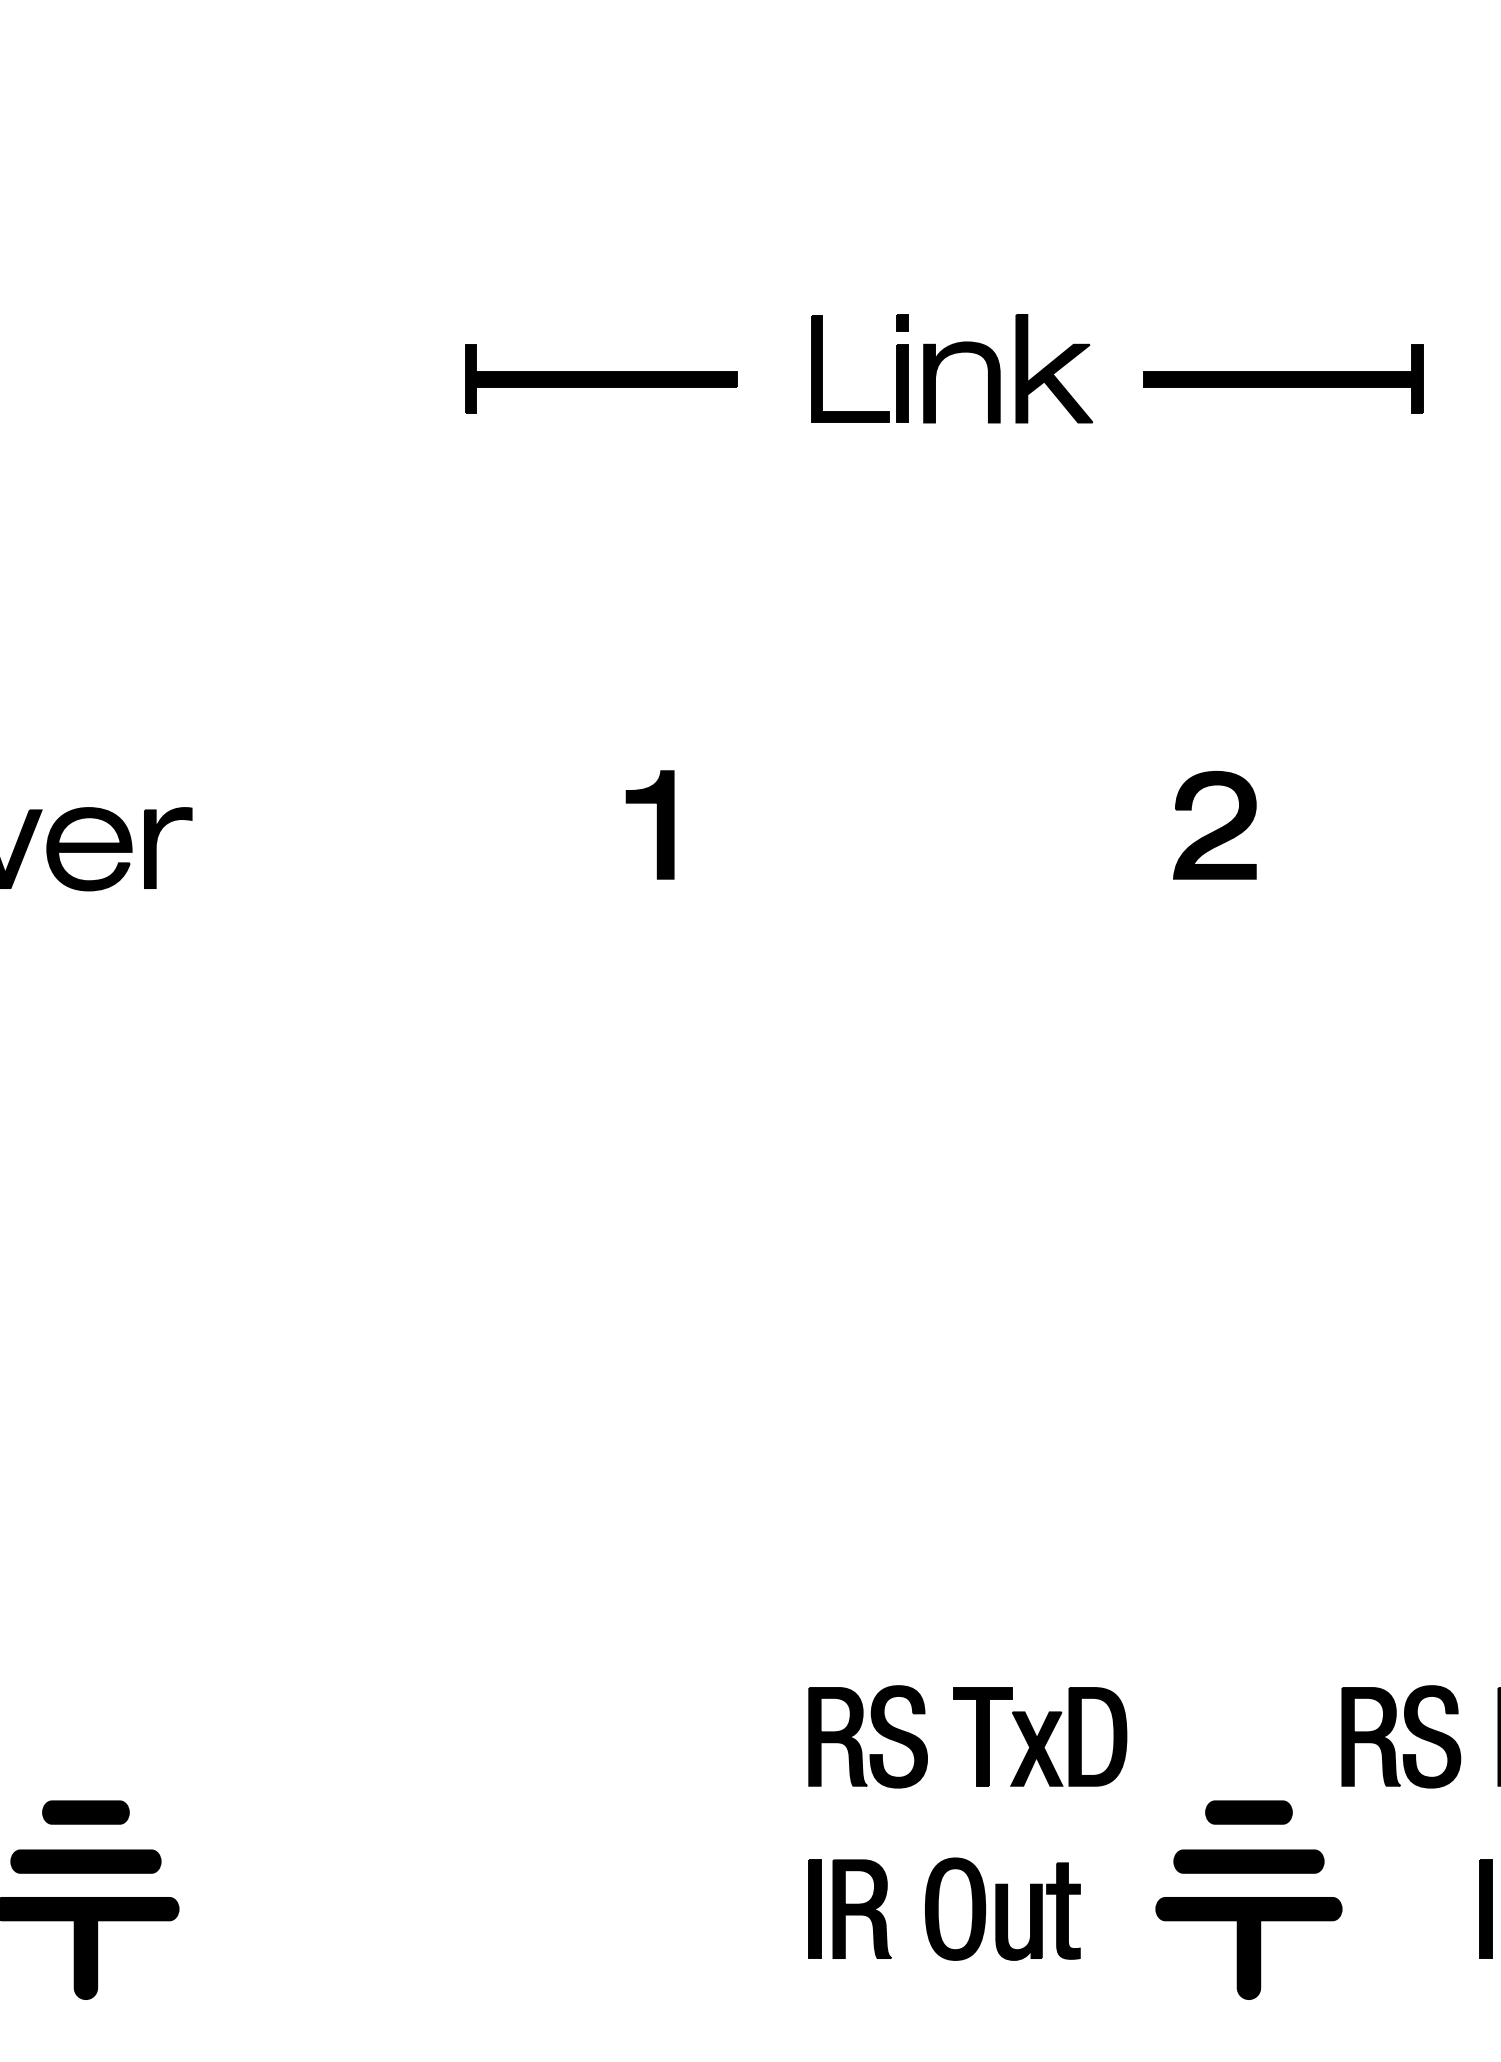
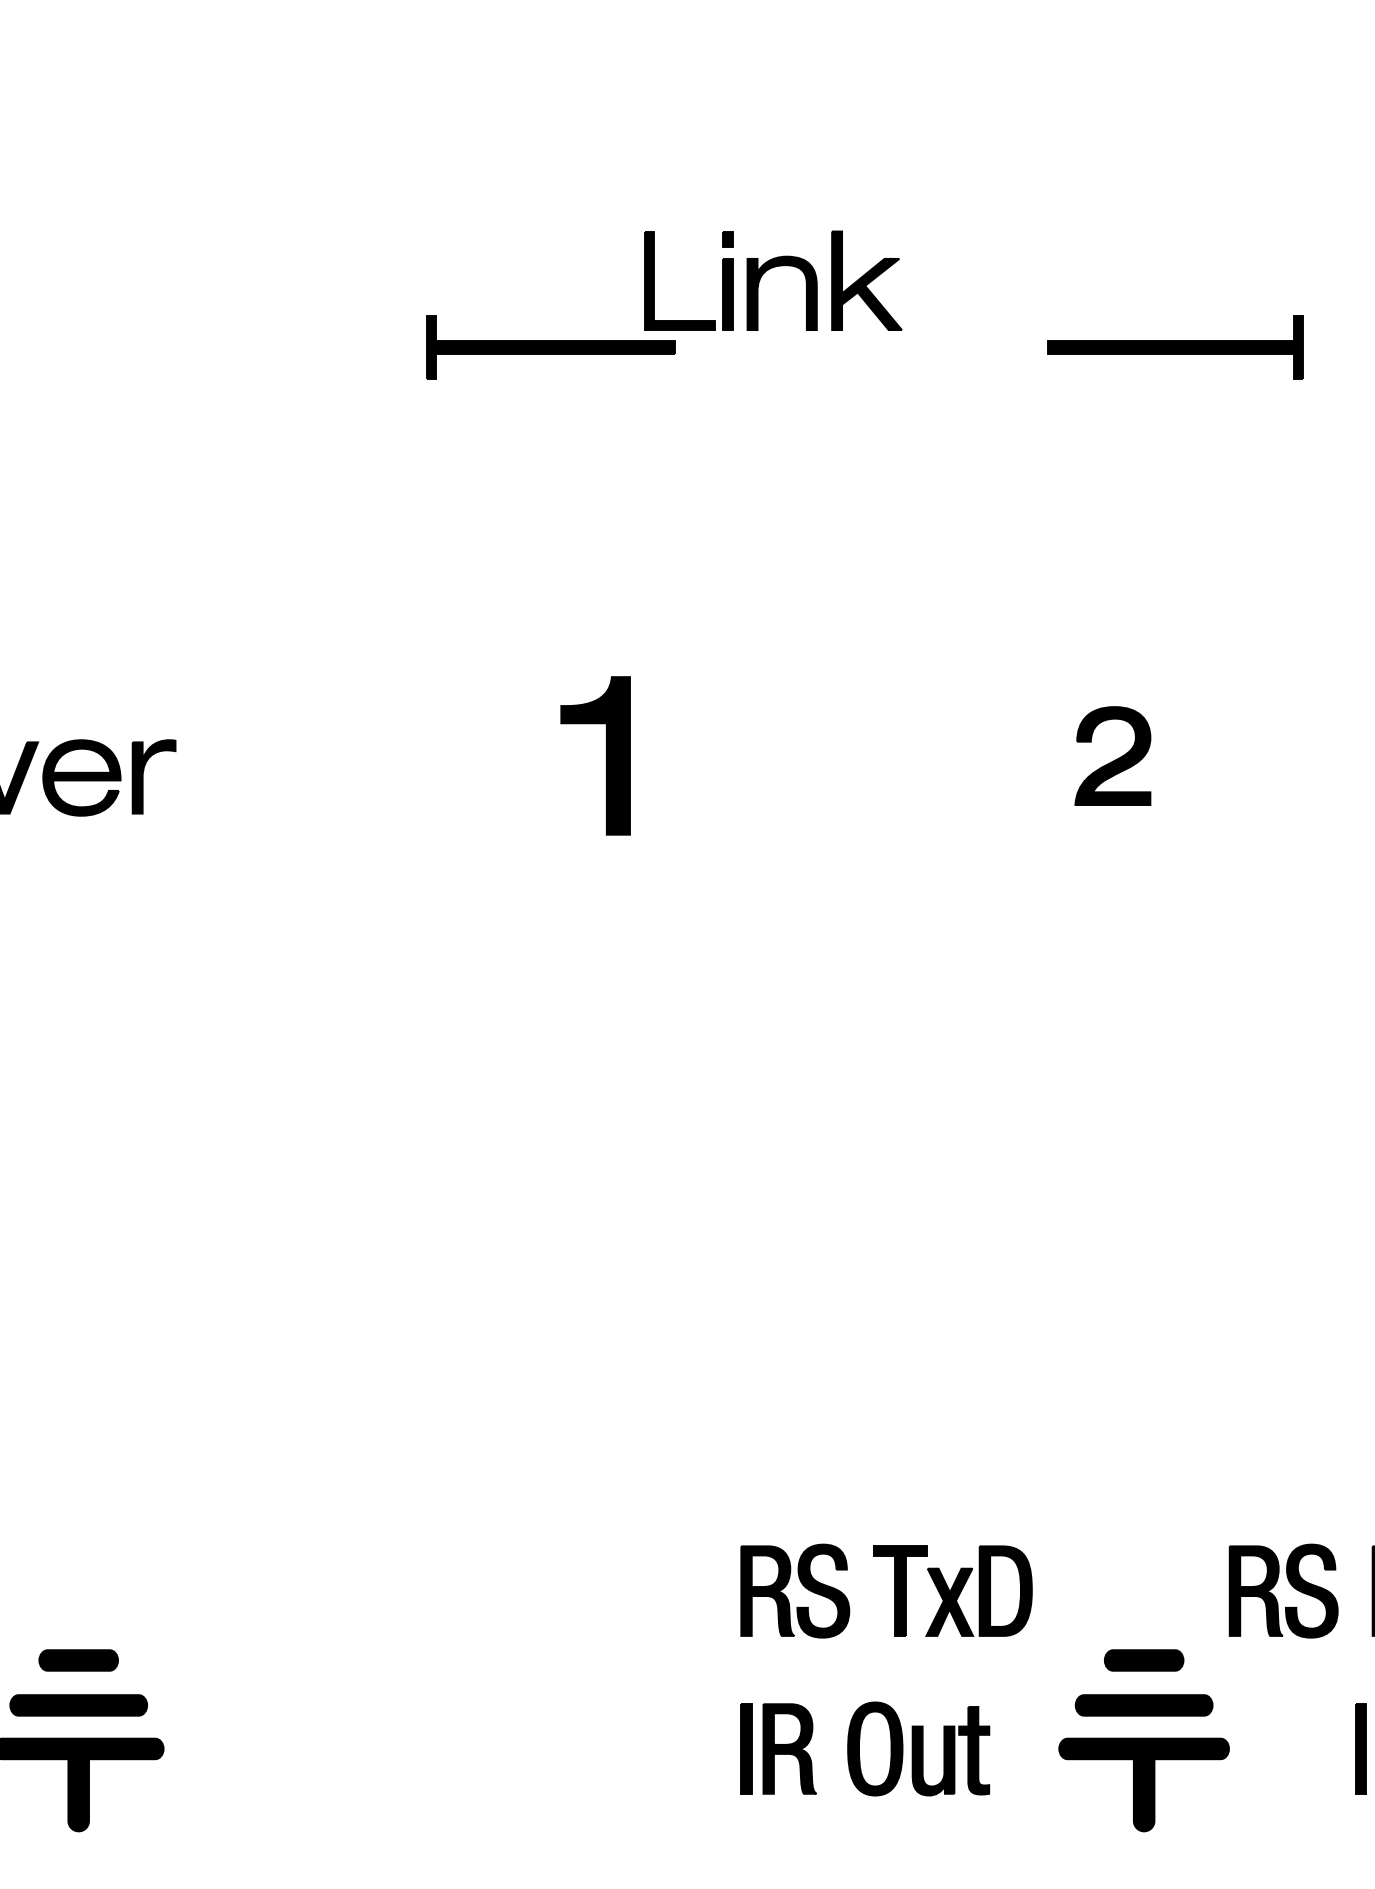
part: (946, 357) -> (768, 270), moved
part: (650, 824) -> (595, 755), size x1.6

